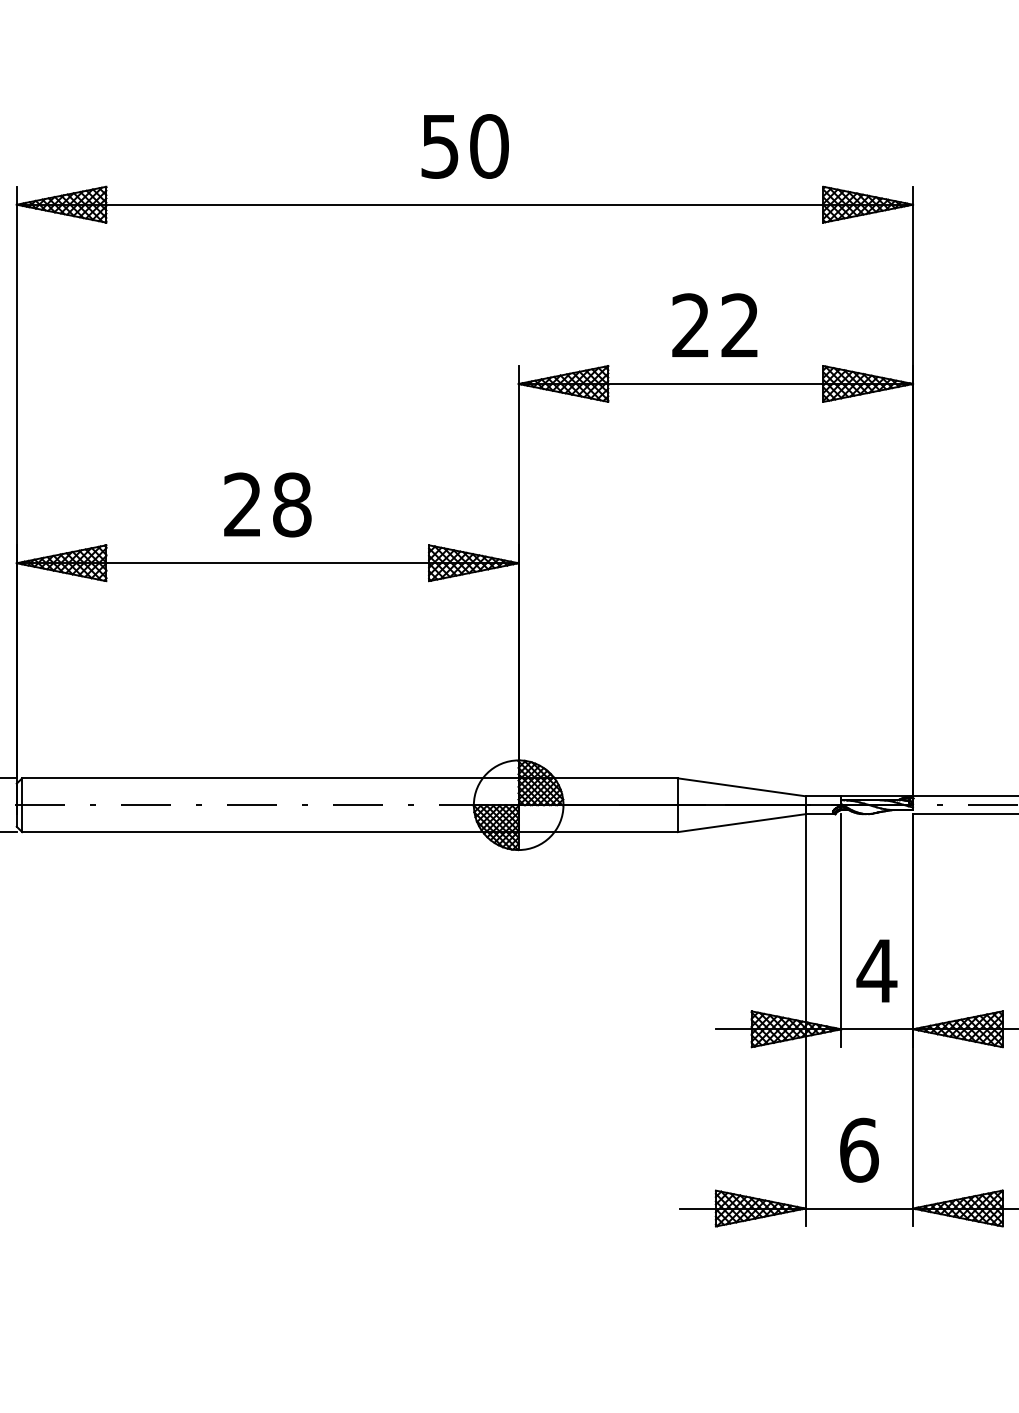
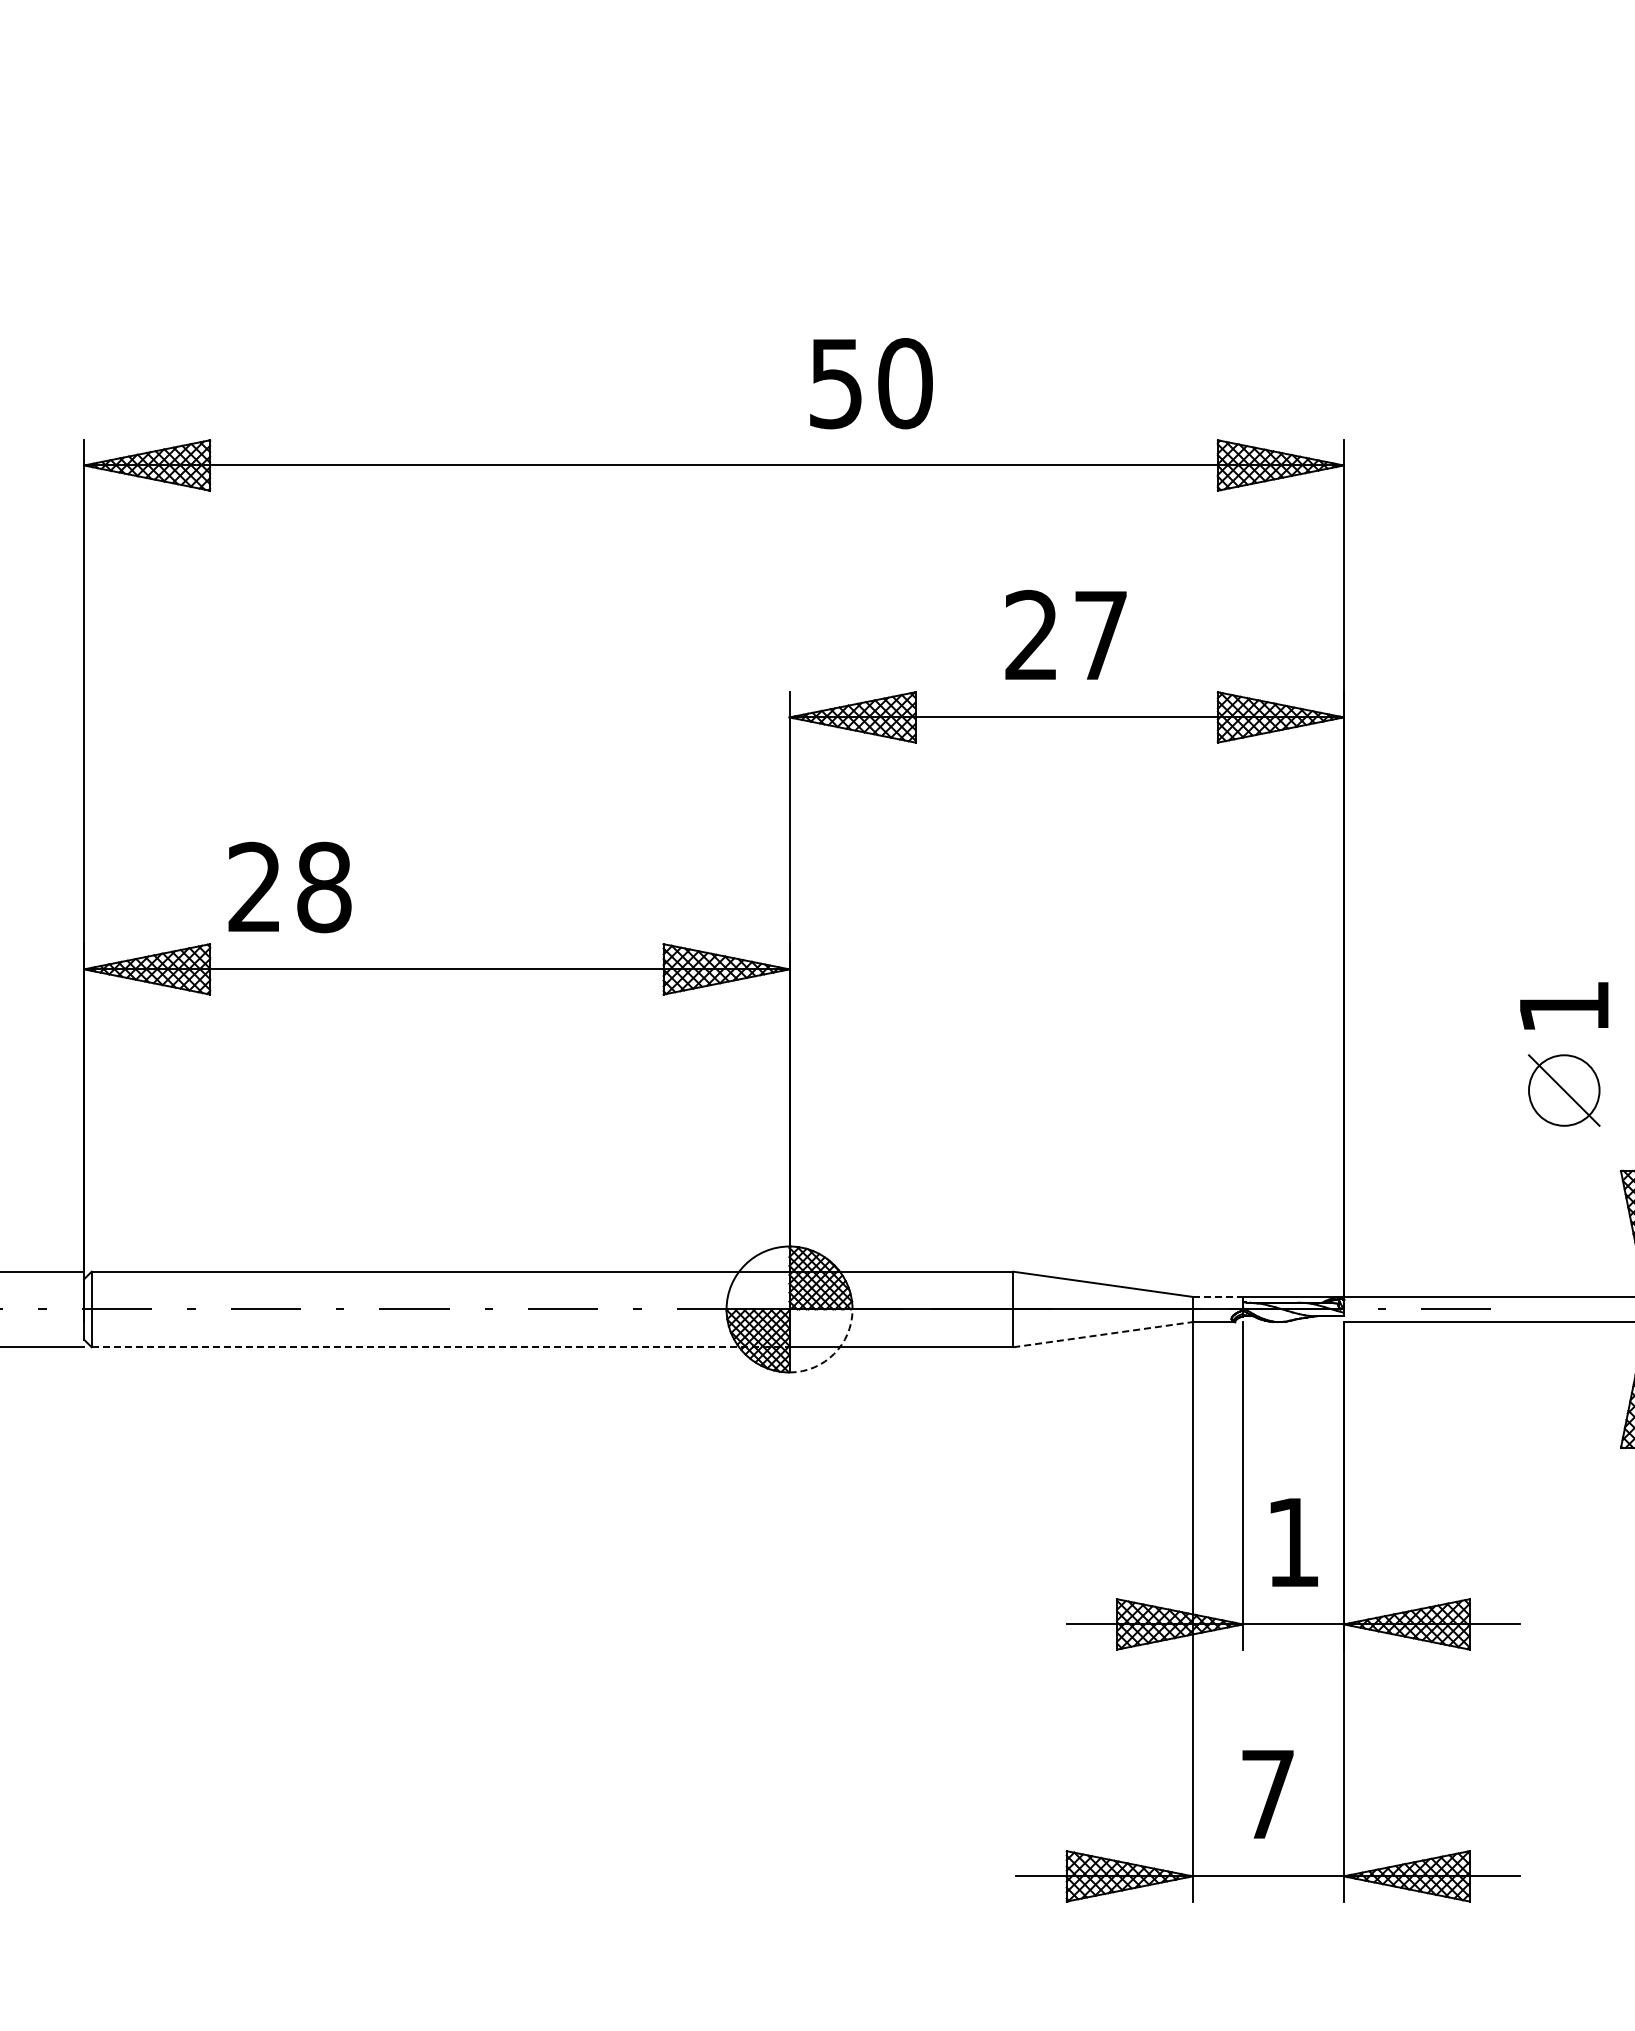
text: (465, 146) -> (871, 383), moved
text: (739, 324) -> (1100, 634), 22 -> 27
text: (267, 504) -> (289, 887), moved
line: (823, 795) -> (1218, 1296), solid -> dashed
line: (741, 823) -> (1102, 1334), solid -> dashed
line: (270, 832) -> (440, 1347), solid -> dashed
arc: (550, 837) -> (834, 1354), solid -> dashed
text: (876, 971) -> (1292, 1542), 4 -> 1
text: (859, 1150) -> (1268, 1794), 6 -> 7

